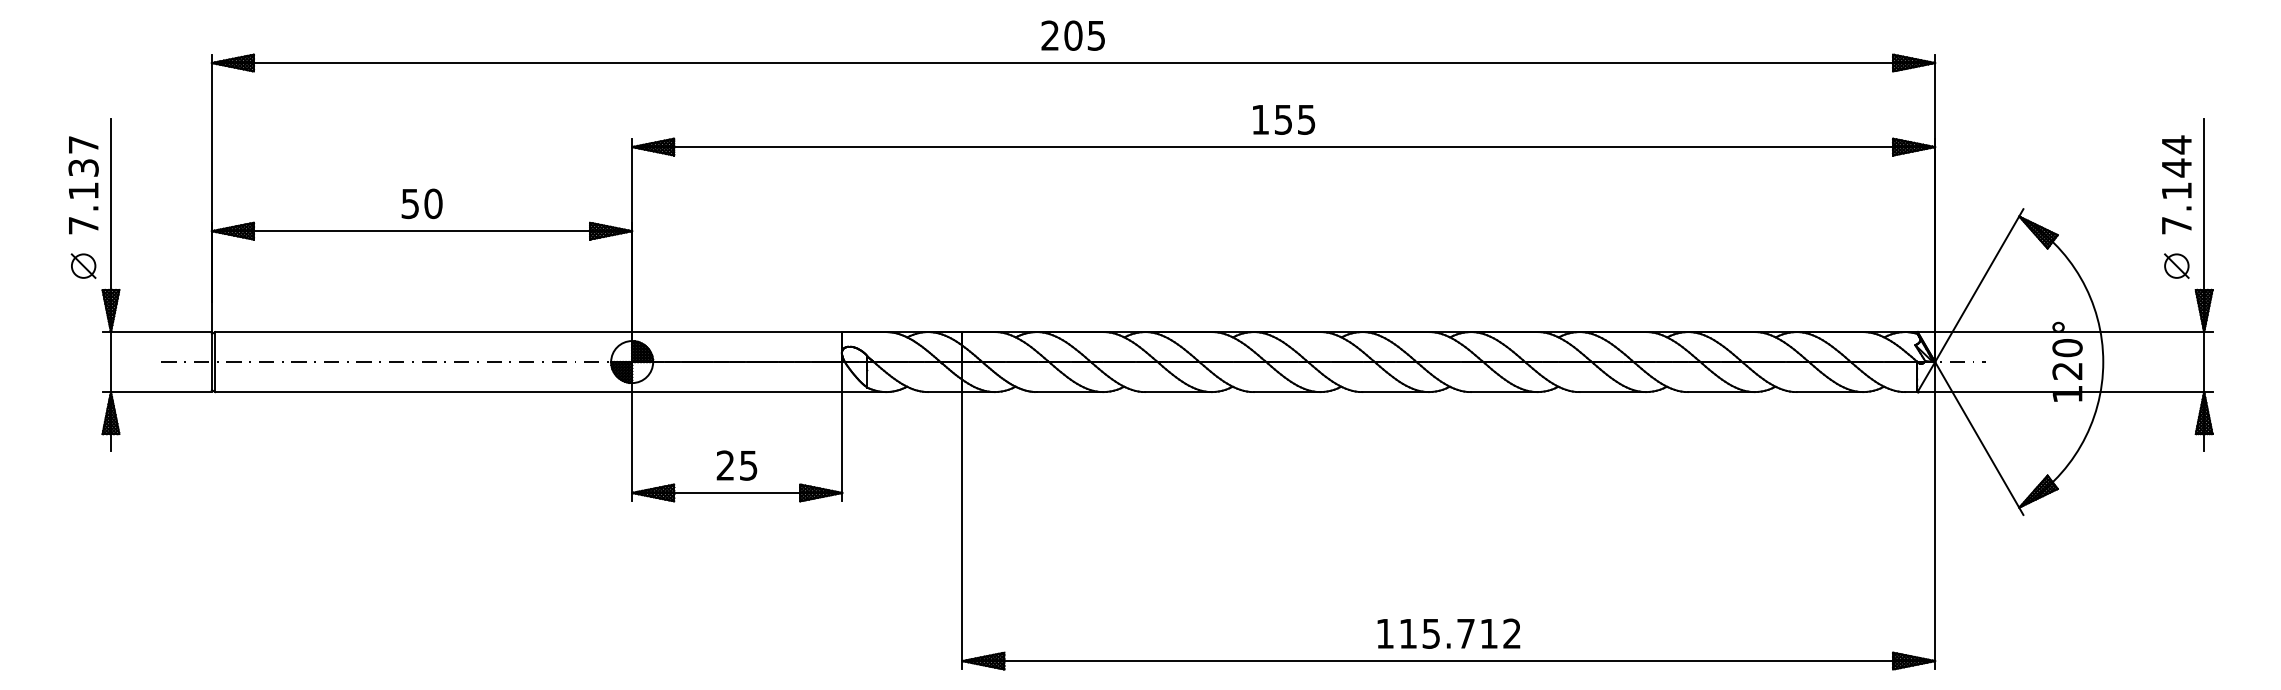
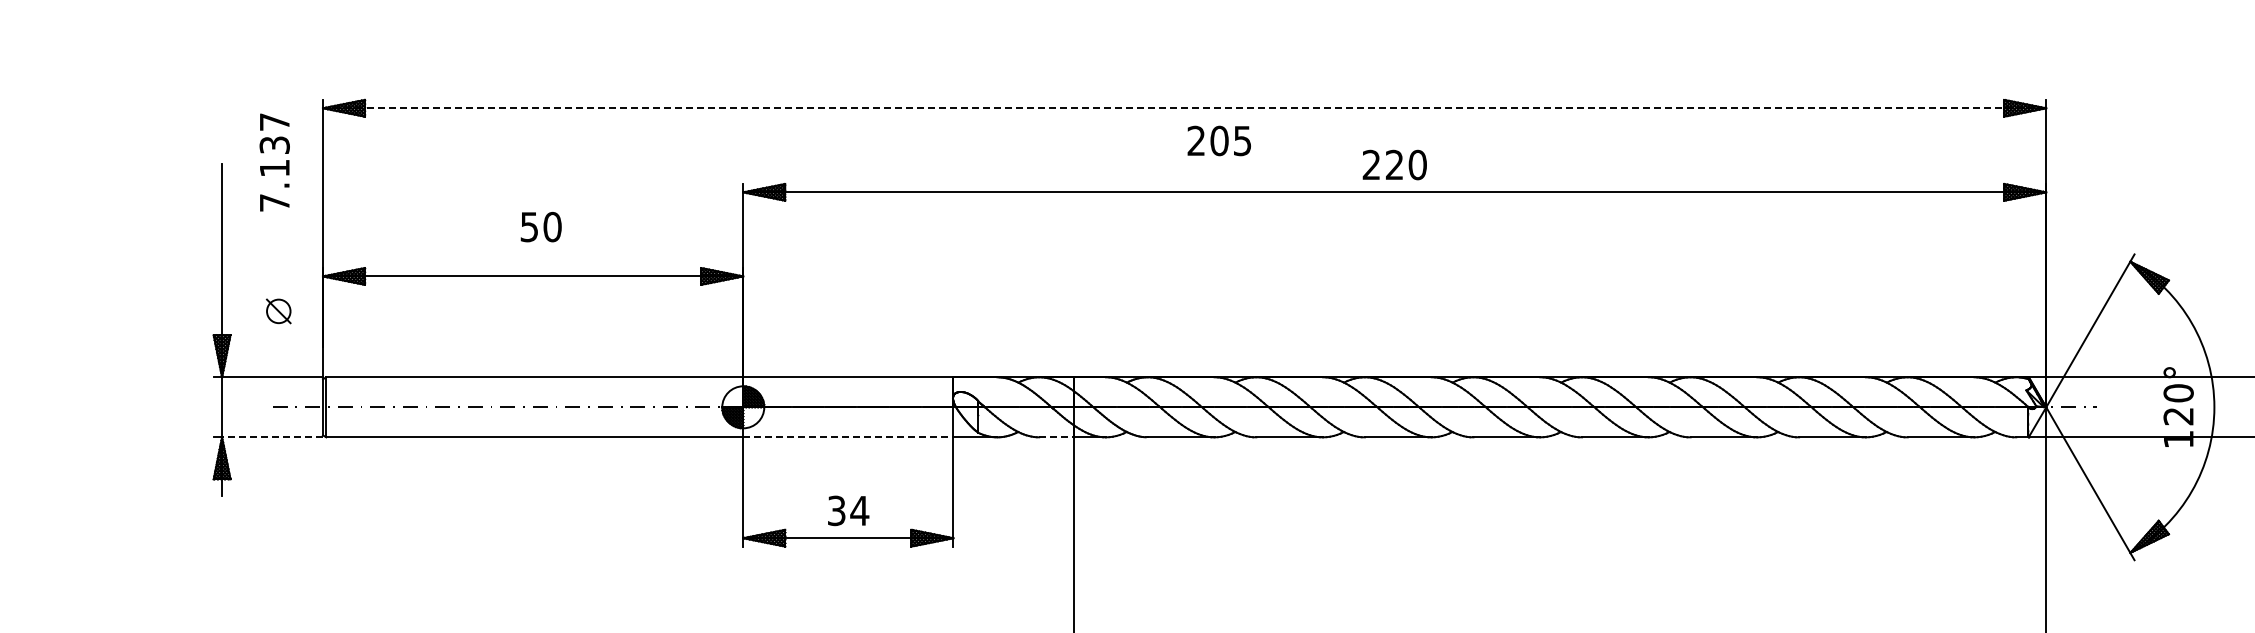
text: (1072, 35) -> (1218, 140), moved
line: (1073, 63) -> (1184, 108), solid -> dashed
text: (1283, 119) -> (1394, 164), 155 -> 220
text: (83, 185) -> (274, 162), moved
text: (421, 203) -> (540, 226), moved
part: (83, 265) -> (278, 310), moved
line: (160, 392) -> (271, 437), solid -> dashed
line: (737, 392) -> (848, 437), solid -> dashed
line: (945, 392) -> (1056, 437), solid -> dashed
text: (737, 465) -> (848, 510), 25 -> 34

